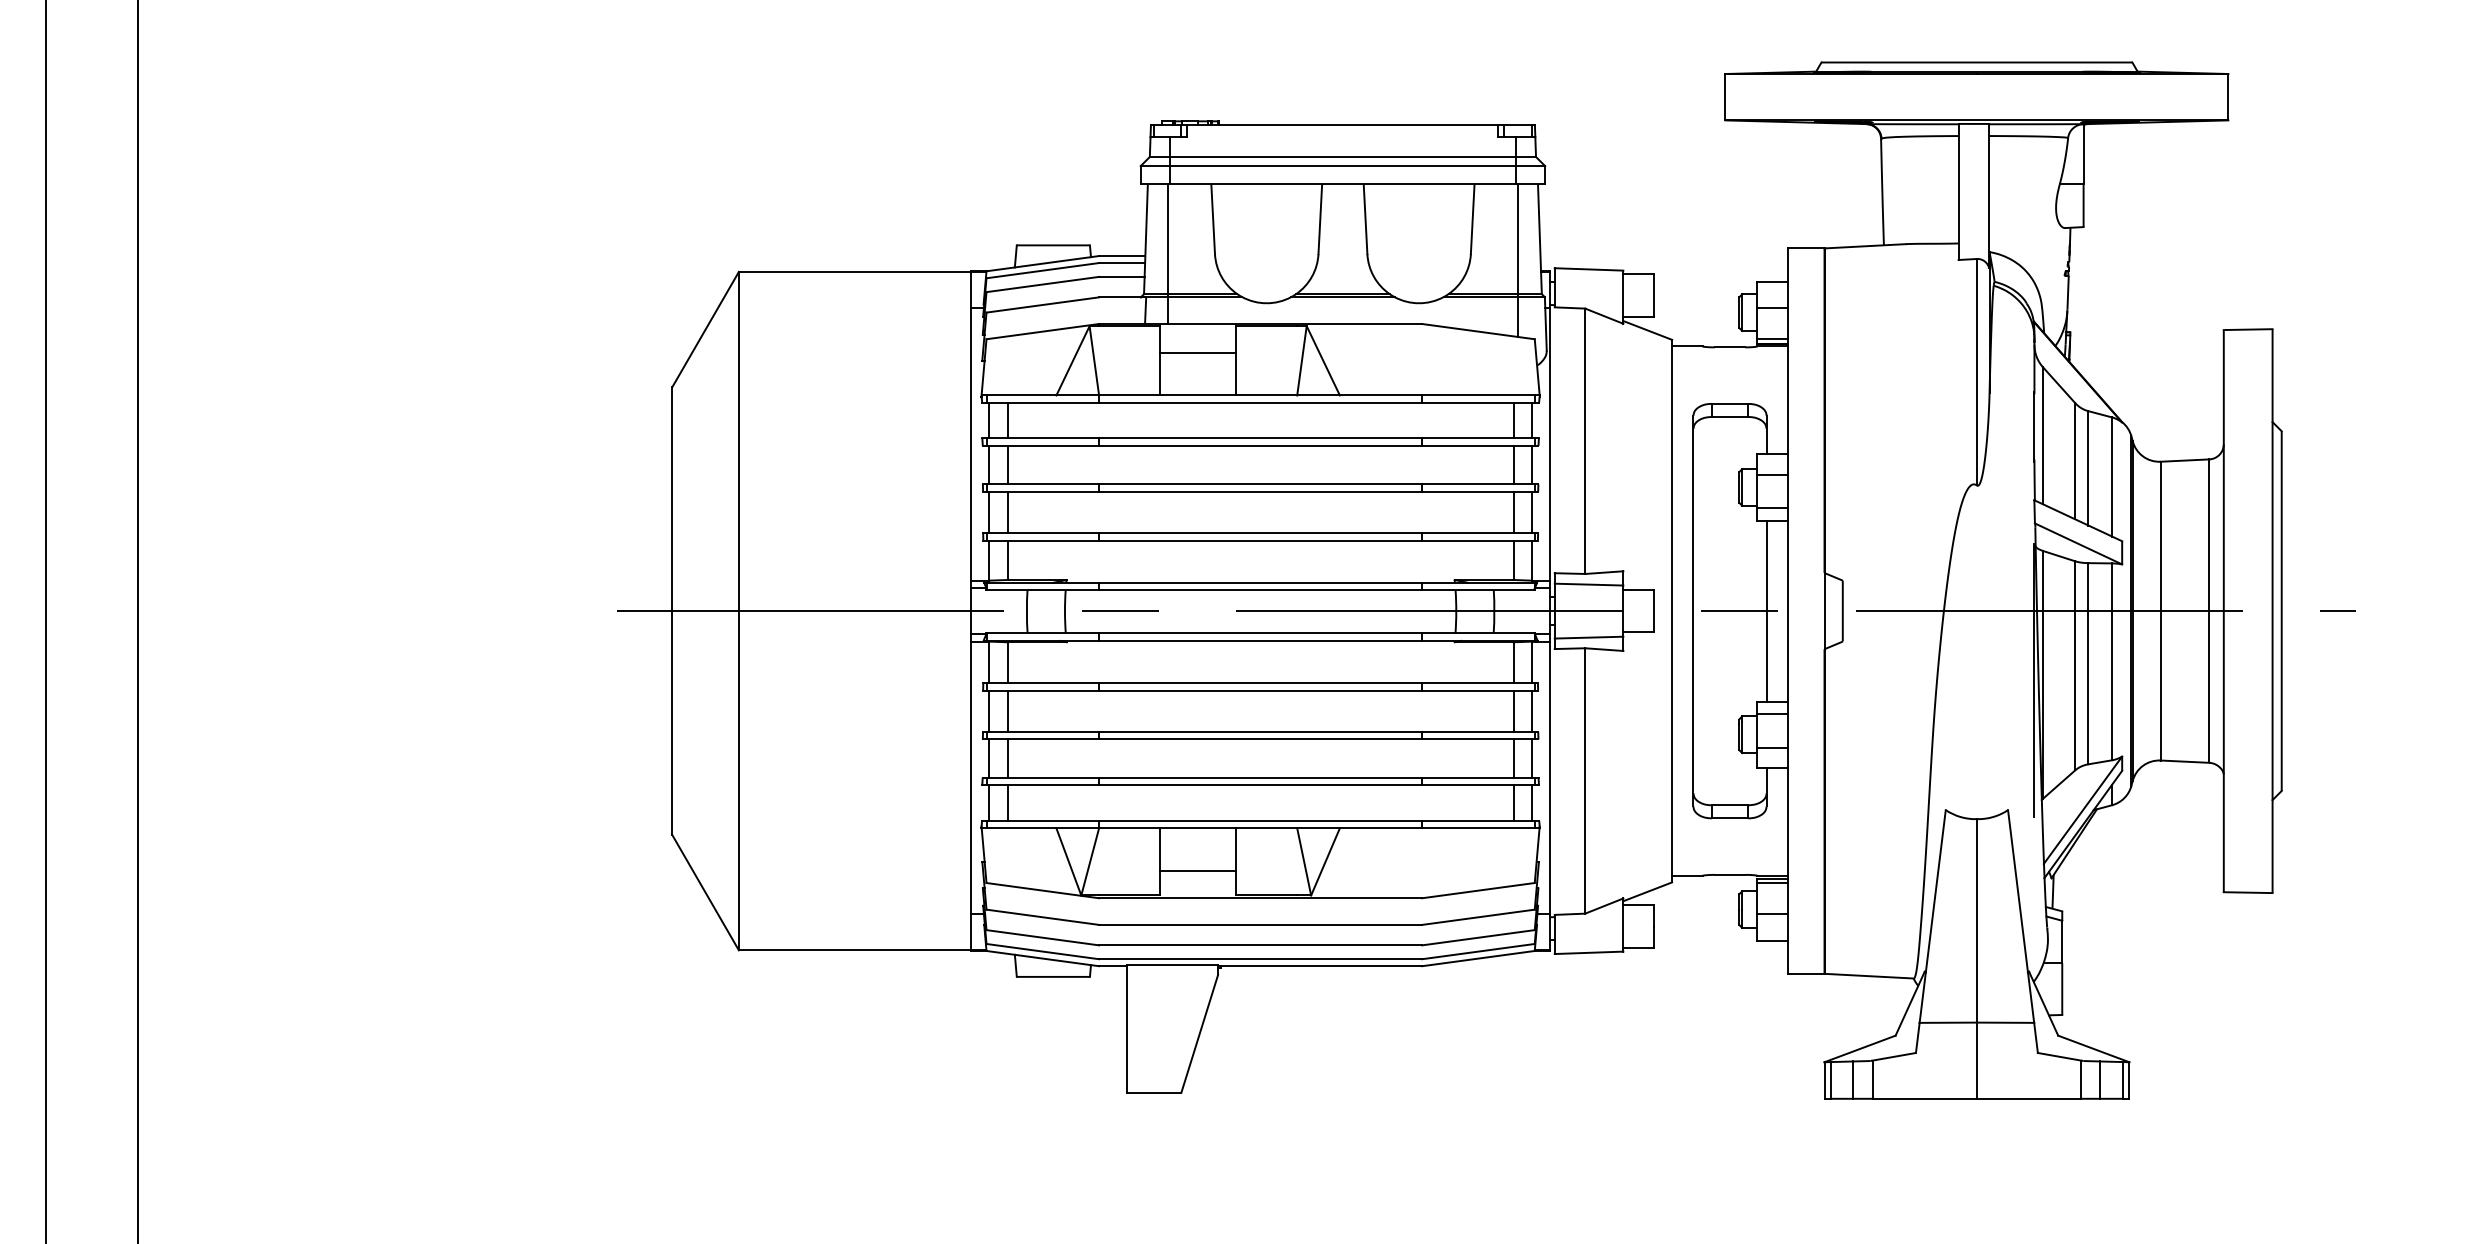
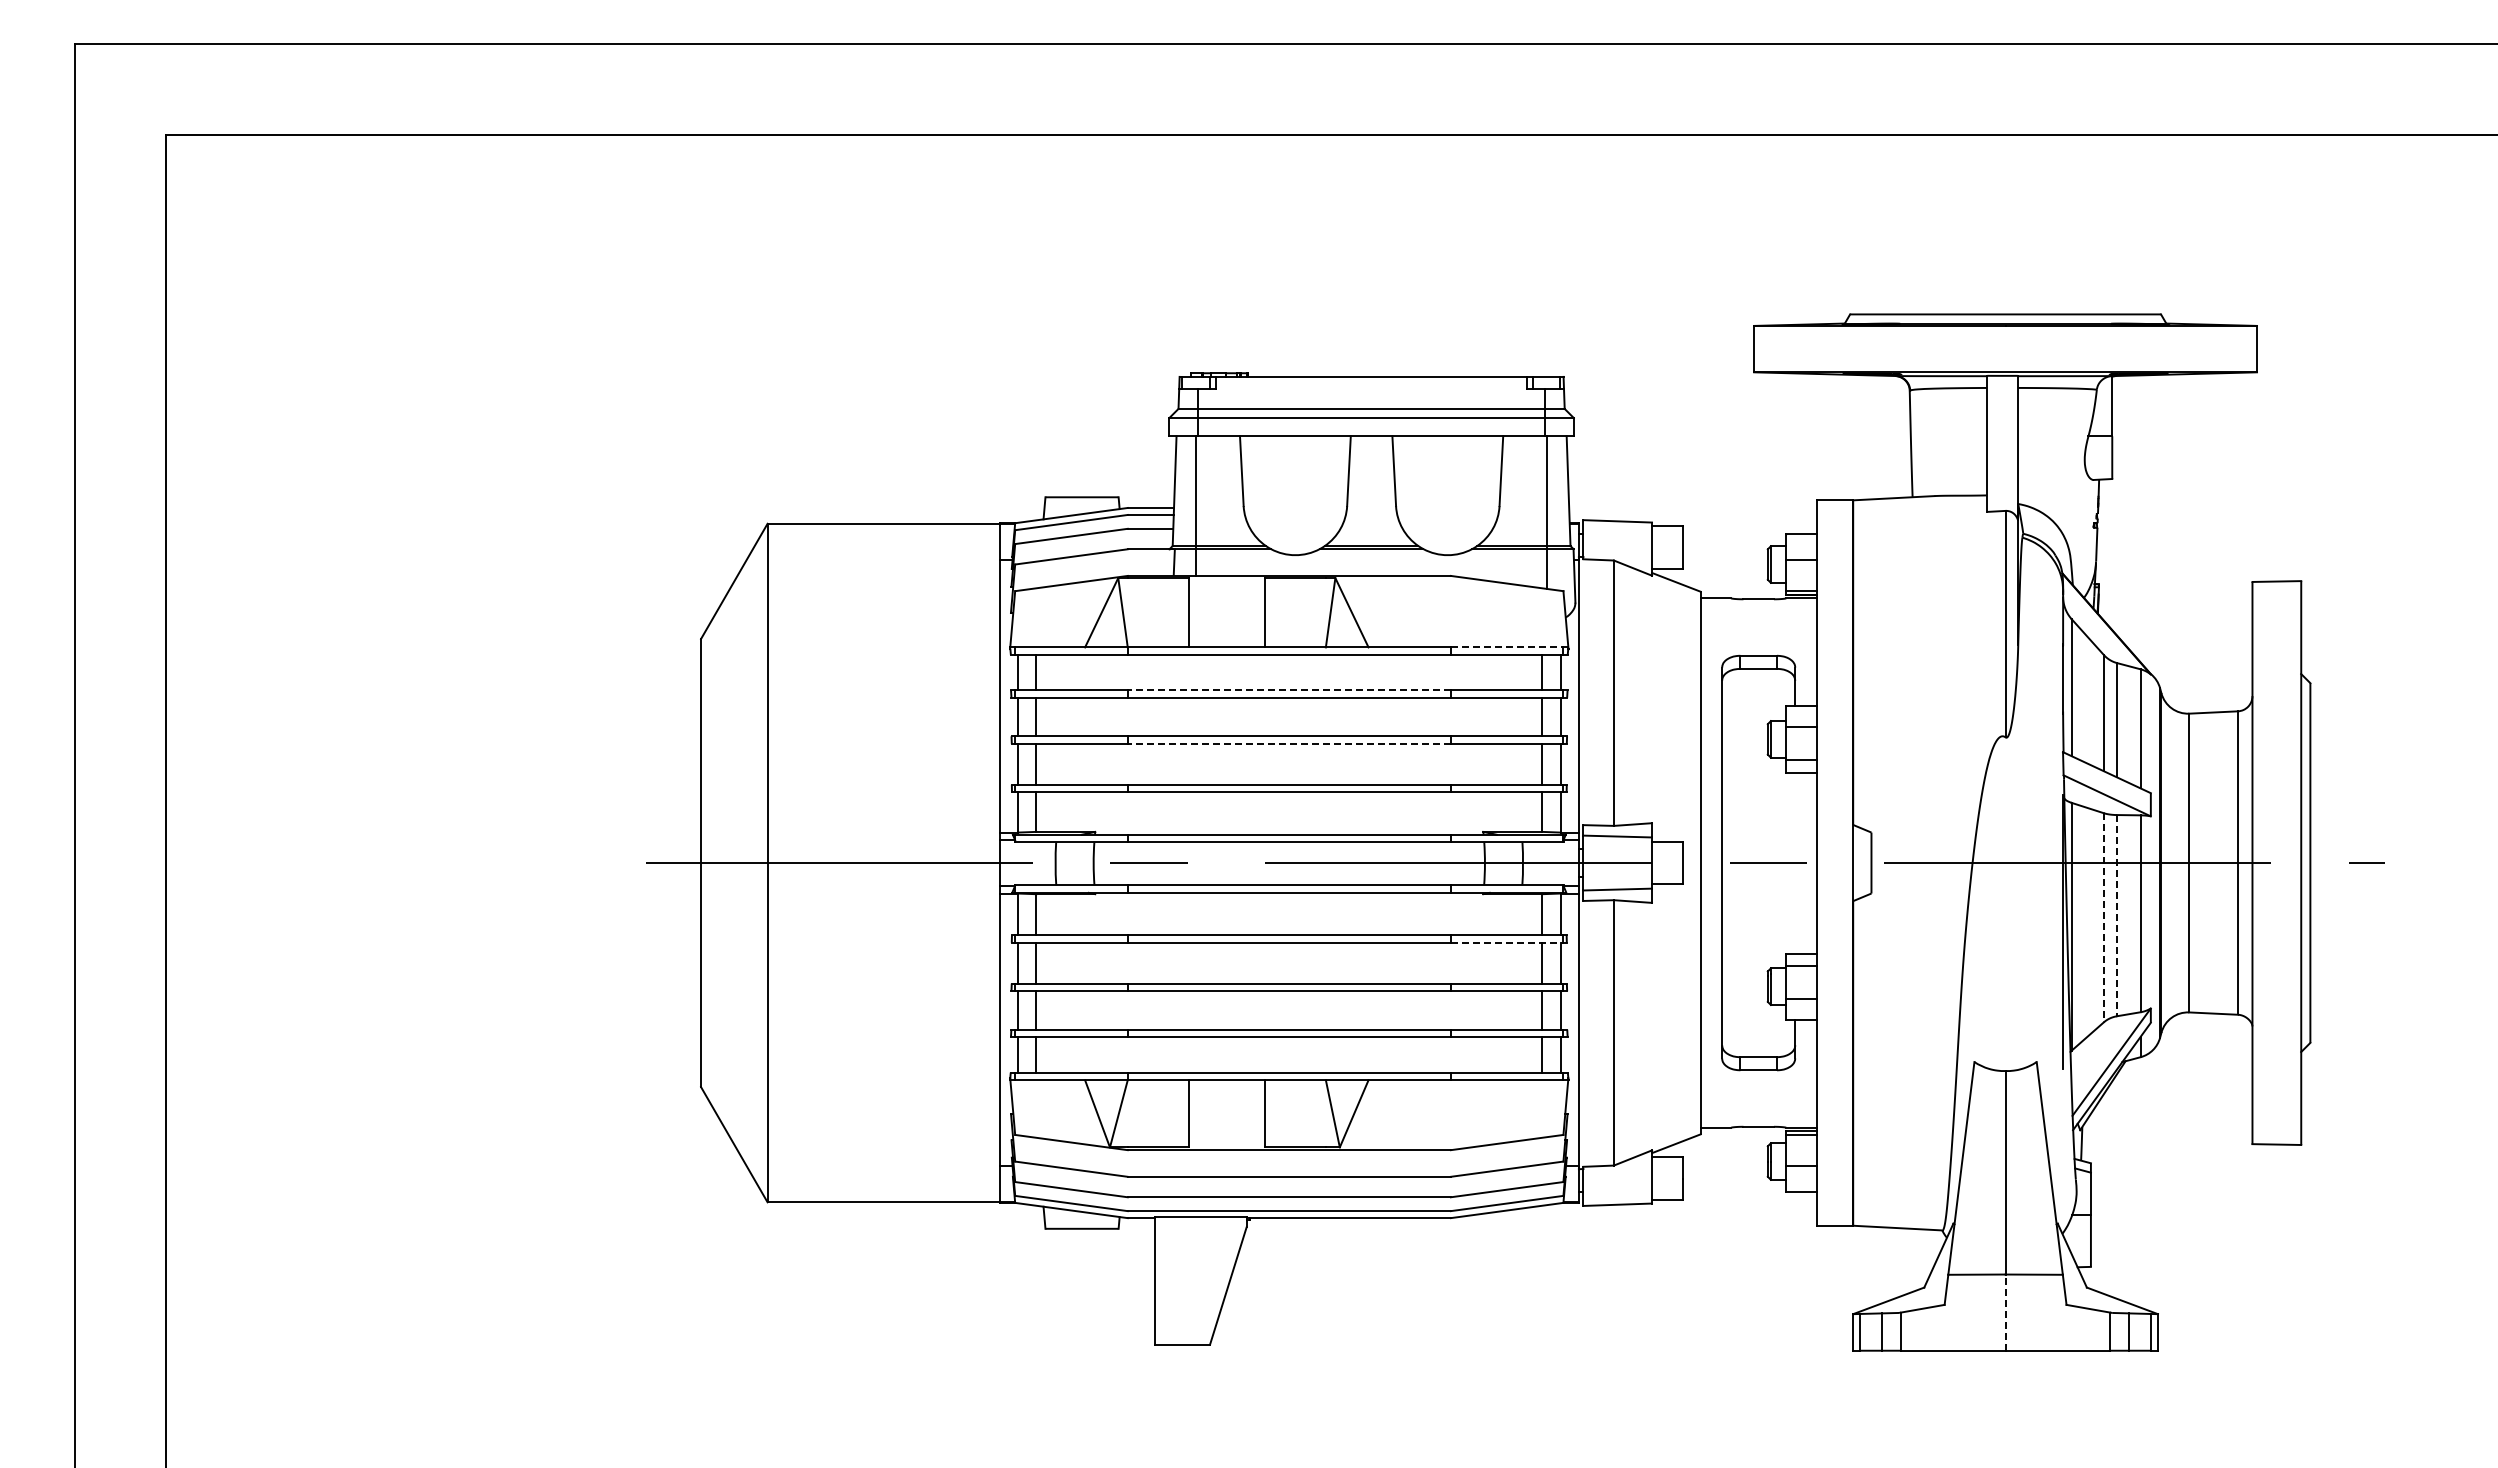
line: (1197, 352) -> (1226, 604), removed
line: (1478, 395) -> (1507, 647), solid -> dashed
line: (1260, 438) -> (1289, 690), solid -> dashed
line: (1260, 491) -> (1289, 743), solid -> dashed
line: (1766, 610) -> (1795, 862), removed
line: (2088, 663) -> (2117, 915), solid -> dashed
line: (2074, 665) -> (2103, 917), solid -> dashed
line: (1478, 690) -> (1507, 942), solid -> dashed
line: (1197, 870) -> (1226, 1122), removed
line: (1976, 1060) -> (2005, 1312), solid -> dashed

